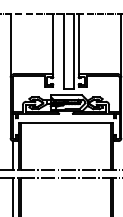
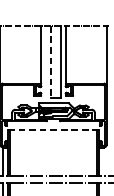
line: (63, 52) -> (51, 62), solid -> dashed
line: (66, 122) -> (54, 129), solid -> dashed

